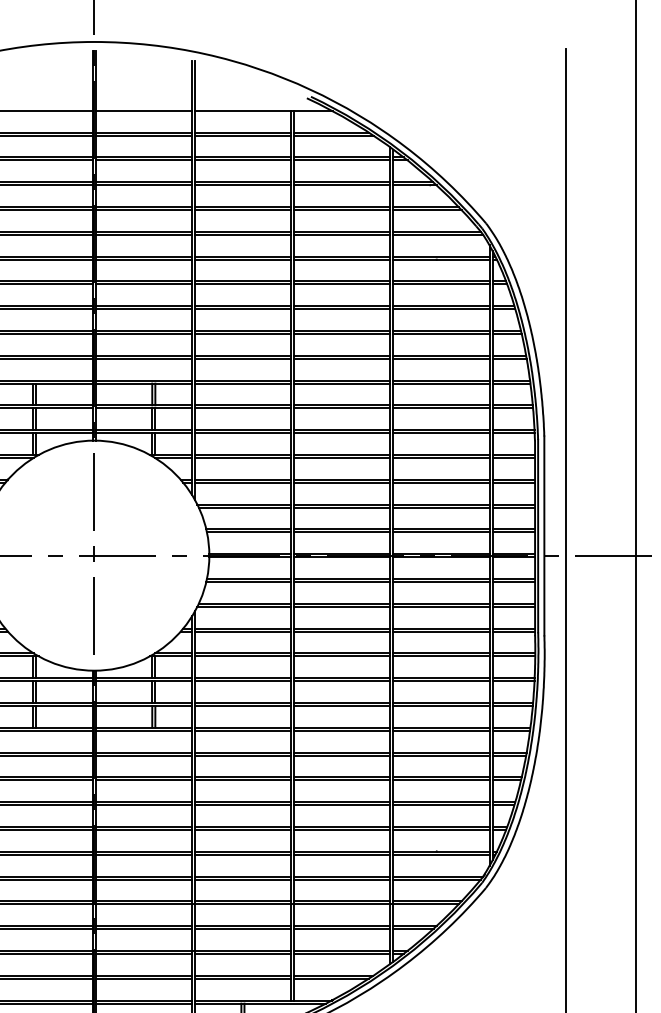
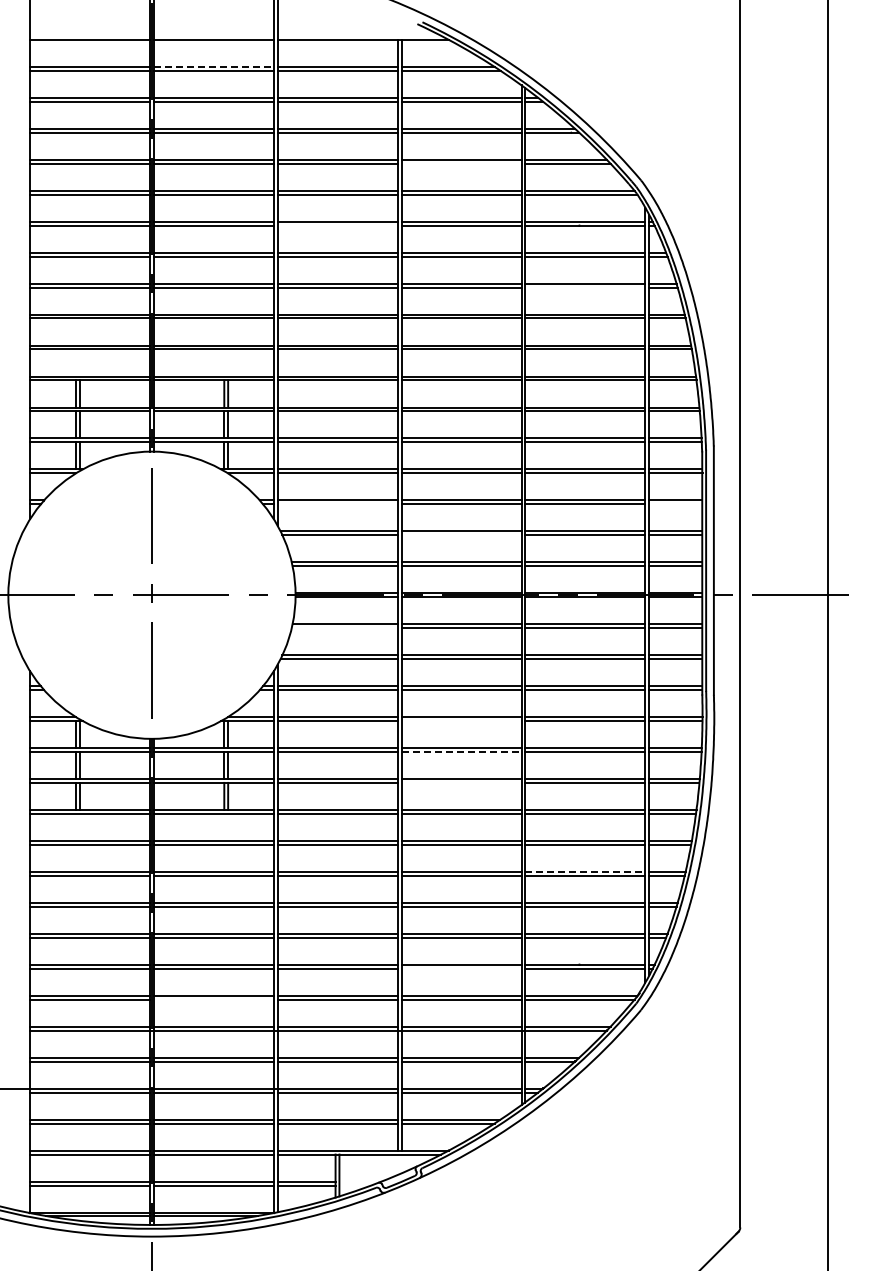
line: (143, 132) -> (213, 66), solid -> dashed
line: (342, 209) -> (461, 163), removed
line: (242, 259) -> (337, 225), removed
line: (441, 309) -> (585, 287), removed
line: (242, 482) -> (337, 504), removed
line: (513, 482) -> (675, 504), removed
line: (342, 507) -> (461, 535), removed
line: (248, 582) -> (344, 628), removed
line: (342, 656) -> (461, 721), removed
line: (342, 681) -> (461, 752), solid -> dashed
line: (342, 705) -> (461, 782), removed
line: (441, 776) -> (585, 871), solid -> dashed
line: (342, 854) -> (461, 968), removed
line: (143, 879) -> (213, 999), removed

